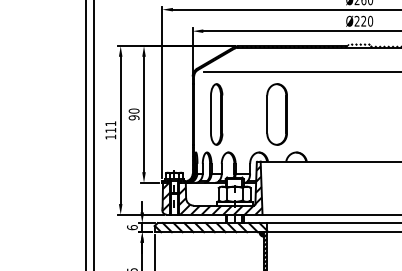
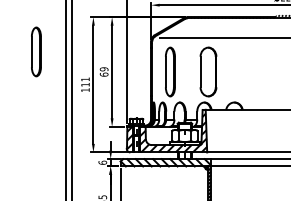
part: (49, 89) -> (36, 51), added
text: (133, 114) -> (103, 72), 90 -> 69
part: (276, 114) -> (207, 72), moved

